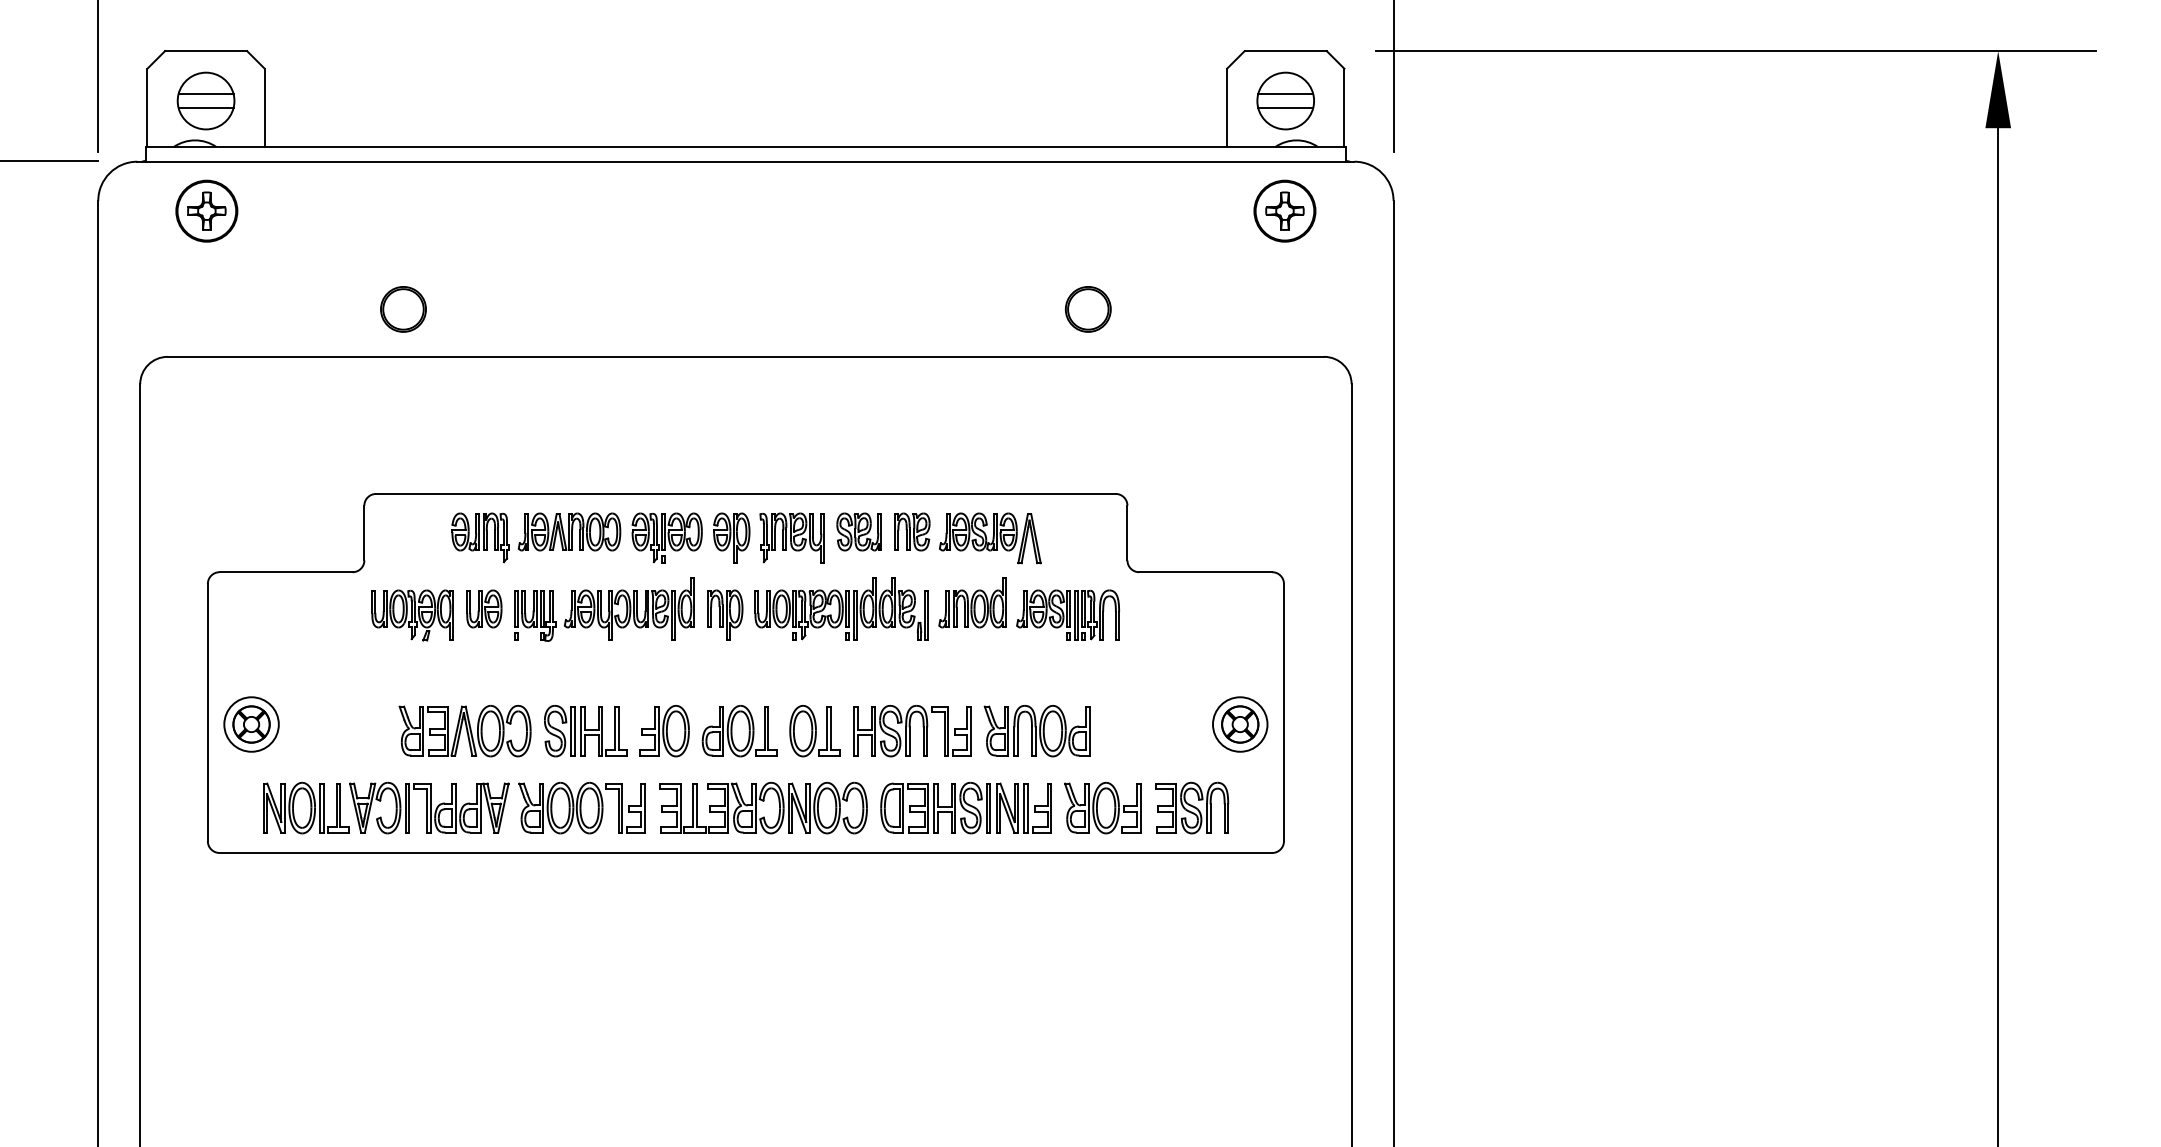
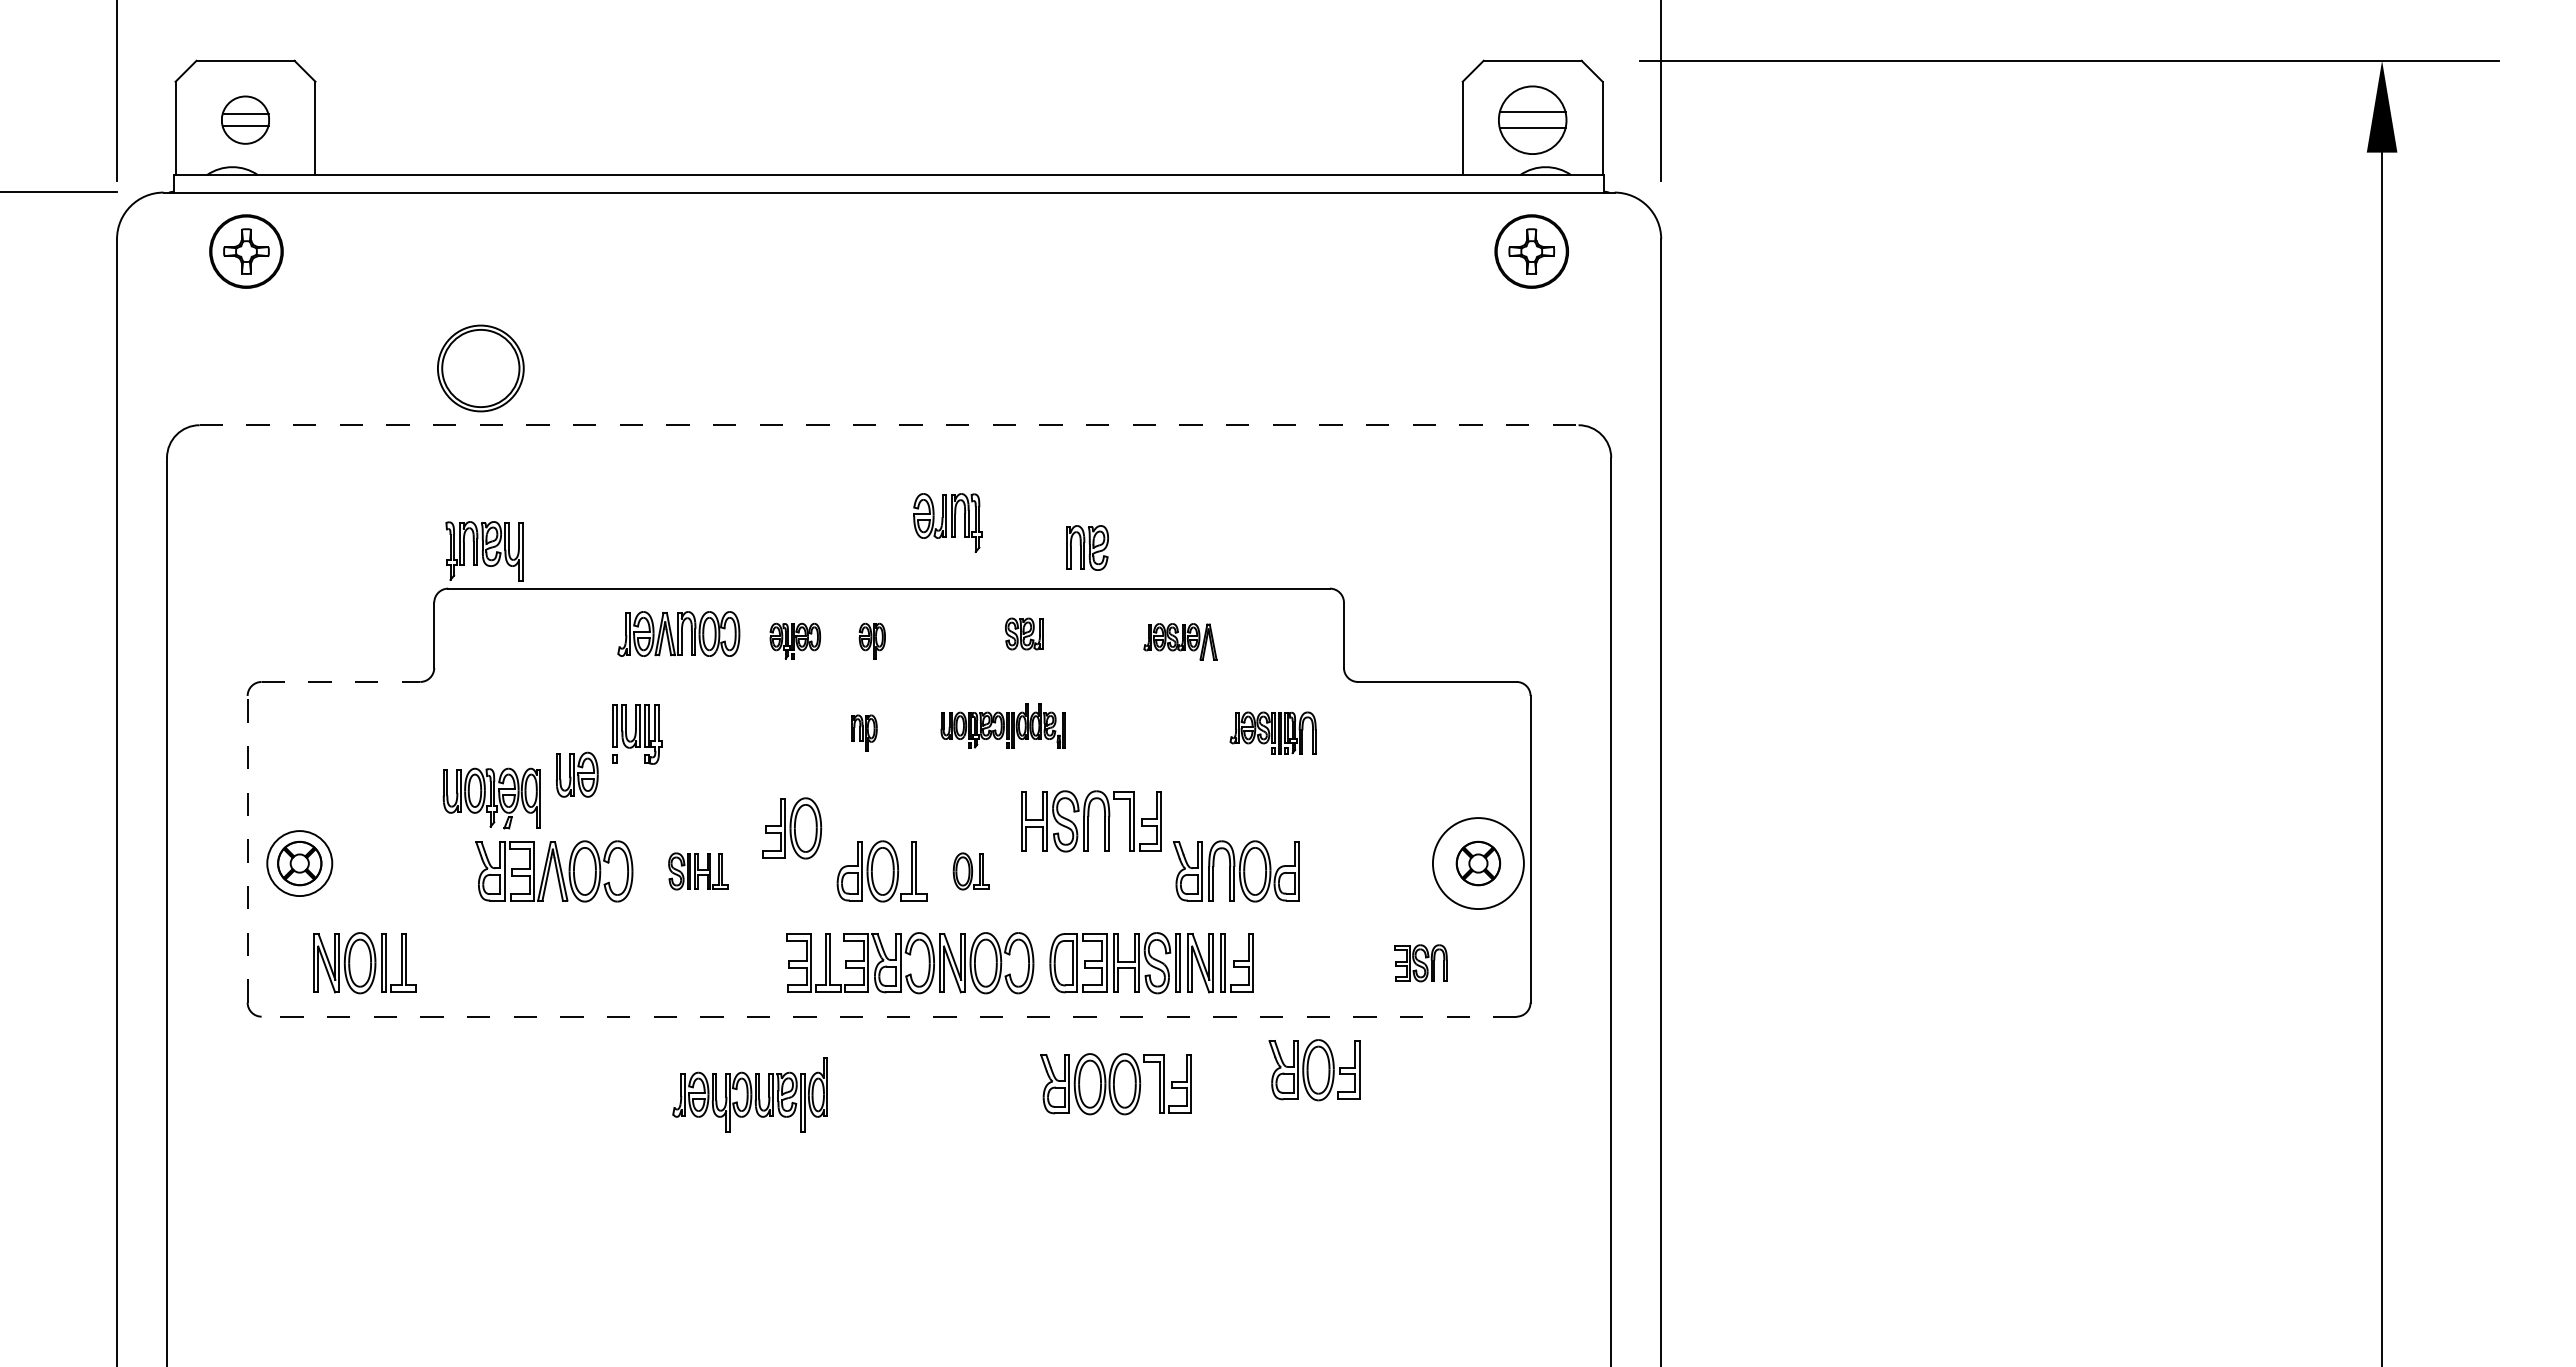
part: (206, 100) -> (245, 119), size x0.7
part: (403, 309) -> (480, 368), size x1.6
part: (1087, 309) -> (1296, 368), removed
line: (746, 357) -> (889, 425), solid -> dashed
part: (858, 531) -> (1023, 633), size x0.7
part: (912, 531) -> (1087, 547), moved
part: (480, 537) -> (947, 522), moved
part: (667, 538) -> (795, 641), size x0.6
part: (731, 538) -> (872, 641), size x0.6
part: (792, 538) -> (484, 551), moved
part: (990, 538) -> (1180, 641), size x0.6
line: (286, 571) -> (341, 681), solid -> dashed
part: (971, 602) -> (1158, 718), removed
part: (484, 608) -> (577, 774), moved
part: (628, 608) -> (749, 1094), moved
part: (841, 608) -> (1002, 725), size x0.6
part: (725, 614) -> (864, 732), size x0.6
part: (1067, 614) -> (1272, 732), size x0.7
part: (412, 615) -> (491, 798), moved
line: (207, 711) -> (247, 848), solid -> dashed
circle: (1239, 724) -> (1477, 863), size x1.4
part: (586, 731) -> (698, 871), size x0.6
part: (664, 731) -> (792, 828), moved
part: (815, 731) -> (971, 871), size x0.6
part: (912, 731) -> (1091, 821), moved
part: (429, 808) -> (511, 963), removed
part: (581, 808) -> (1115, 1084), moved
part: (1102, 808) -> (1314, 1070), moved
part: (1191, 808) -> (1420, 963), size x0.6
line: (745, 852) -> (888, 1016), solid -> dashed

